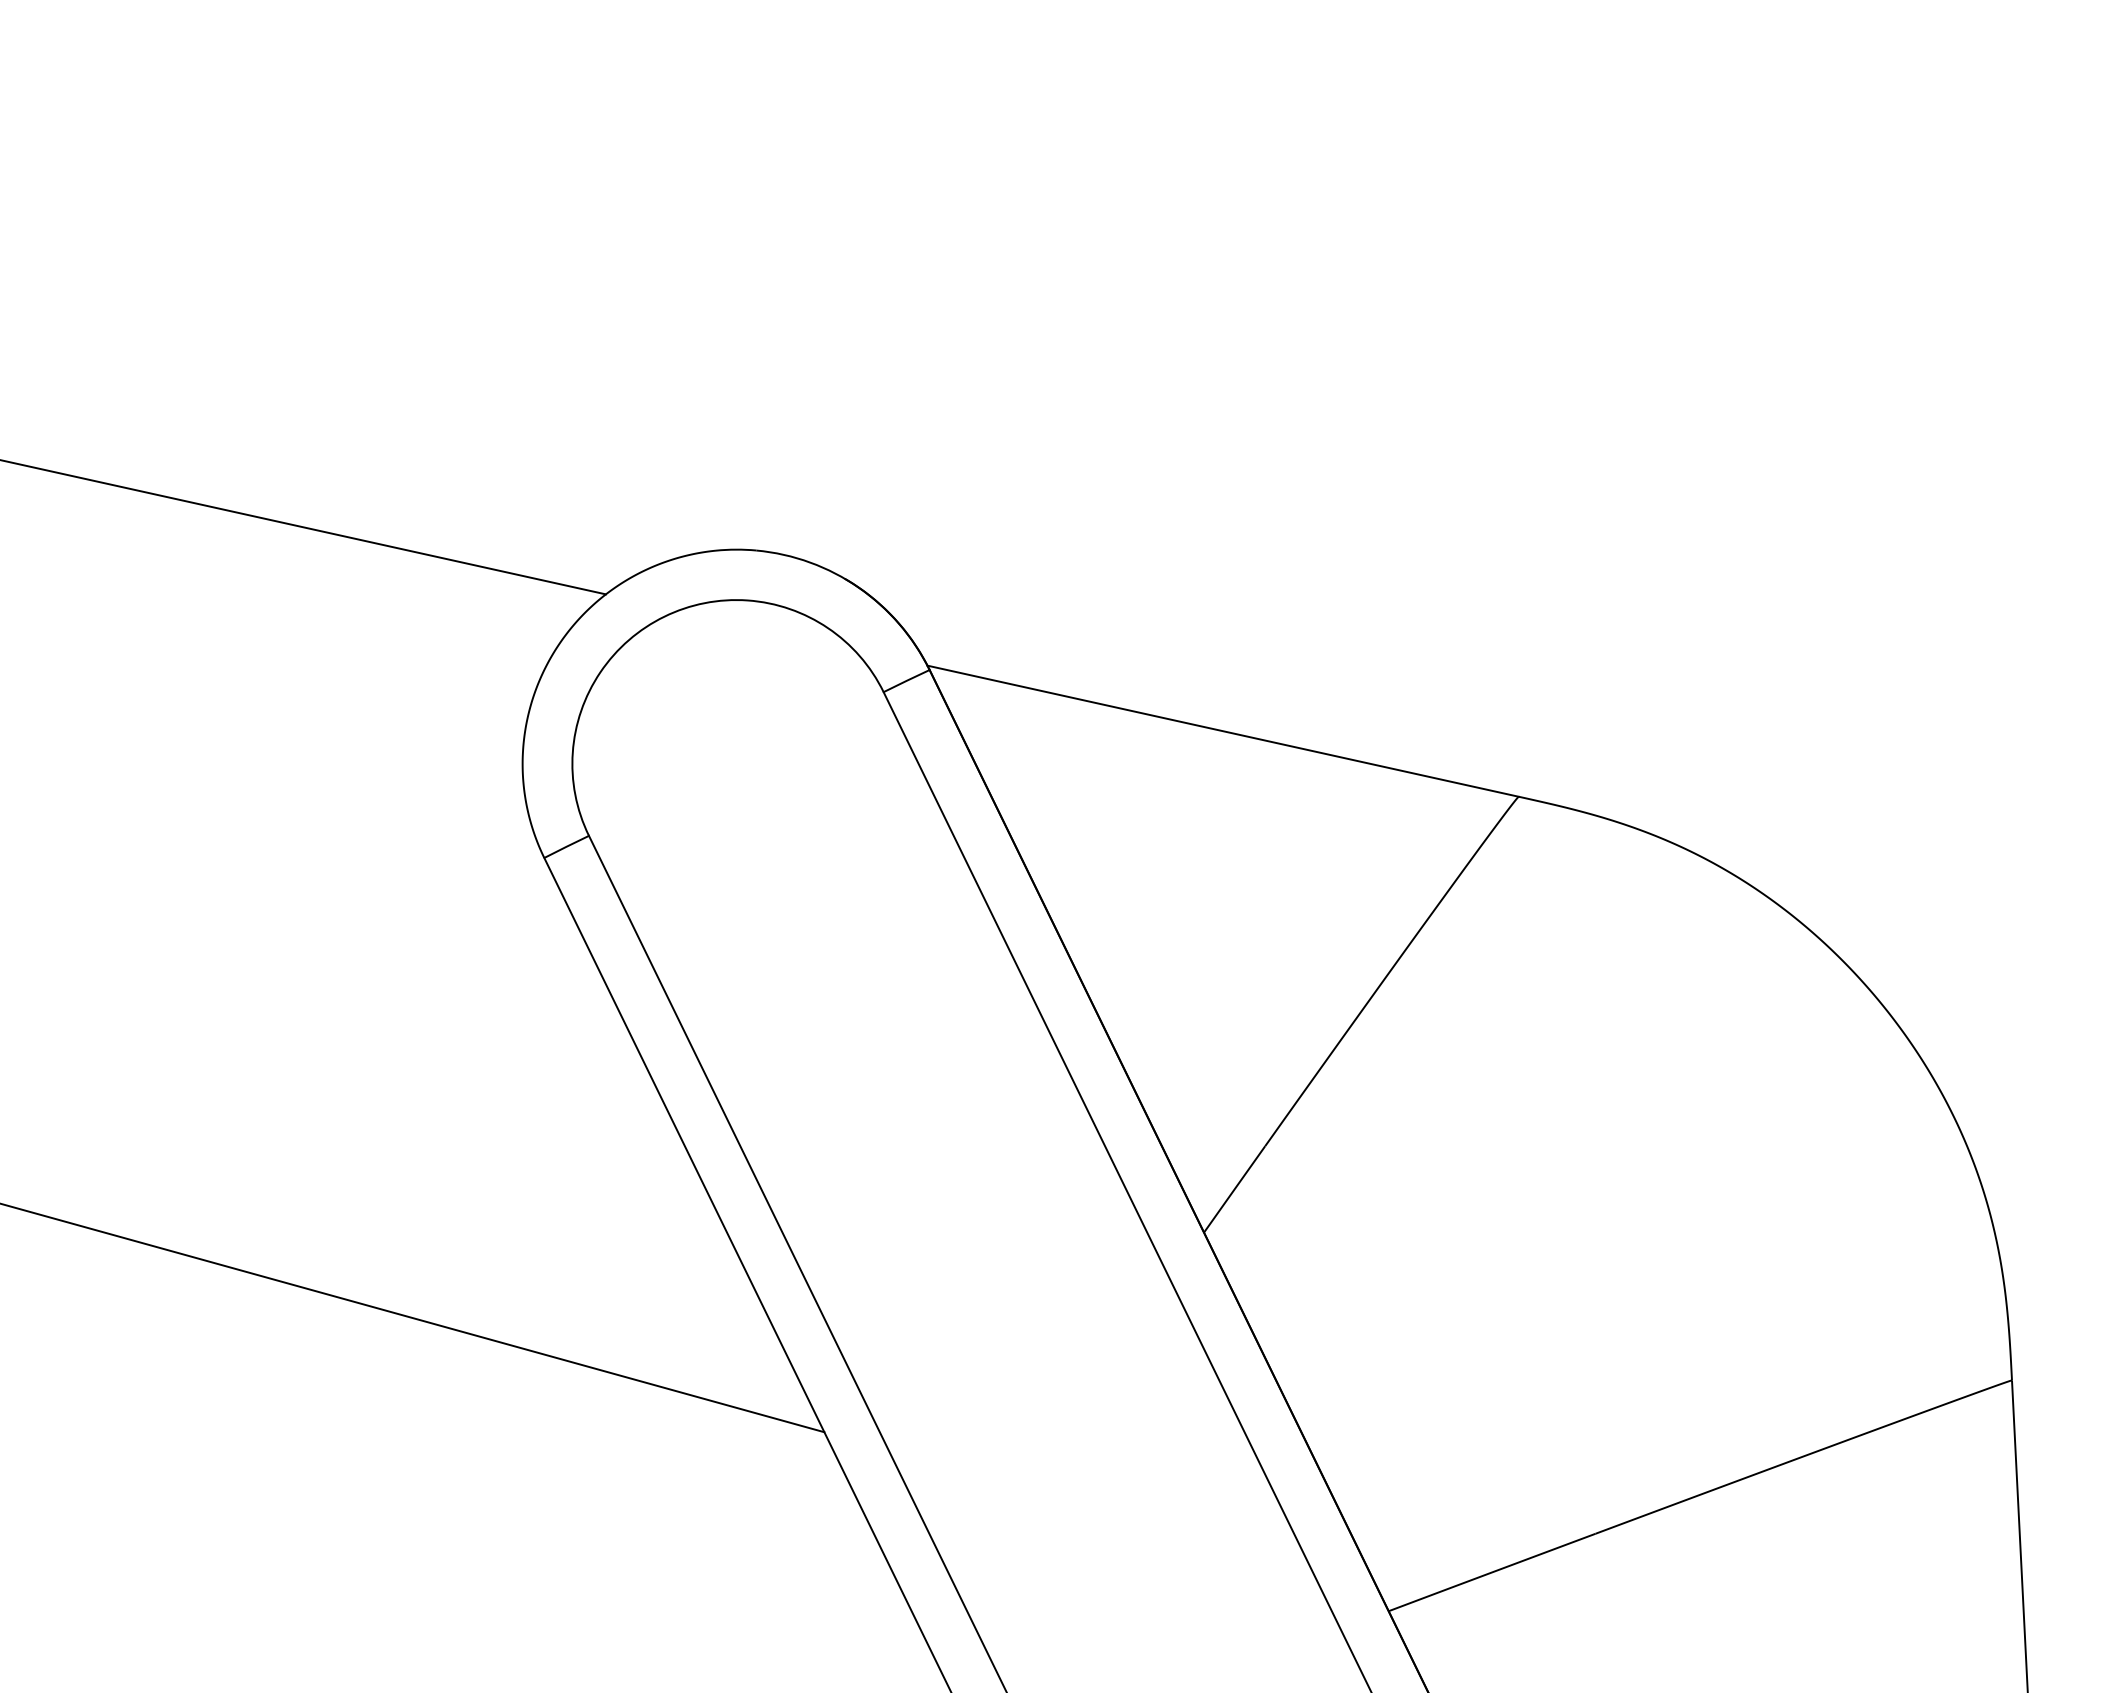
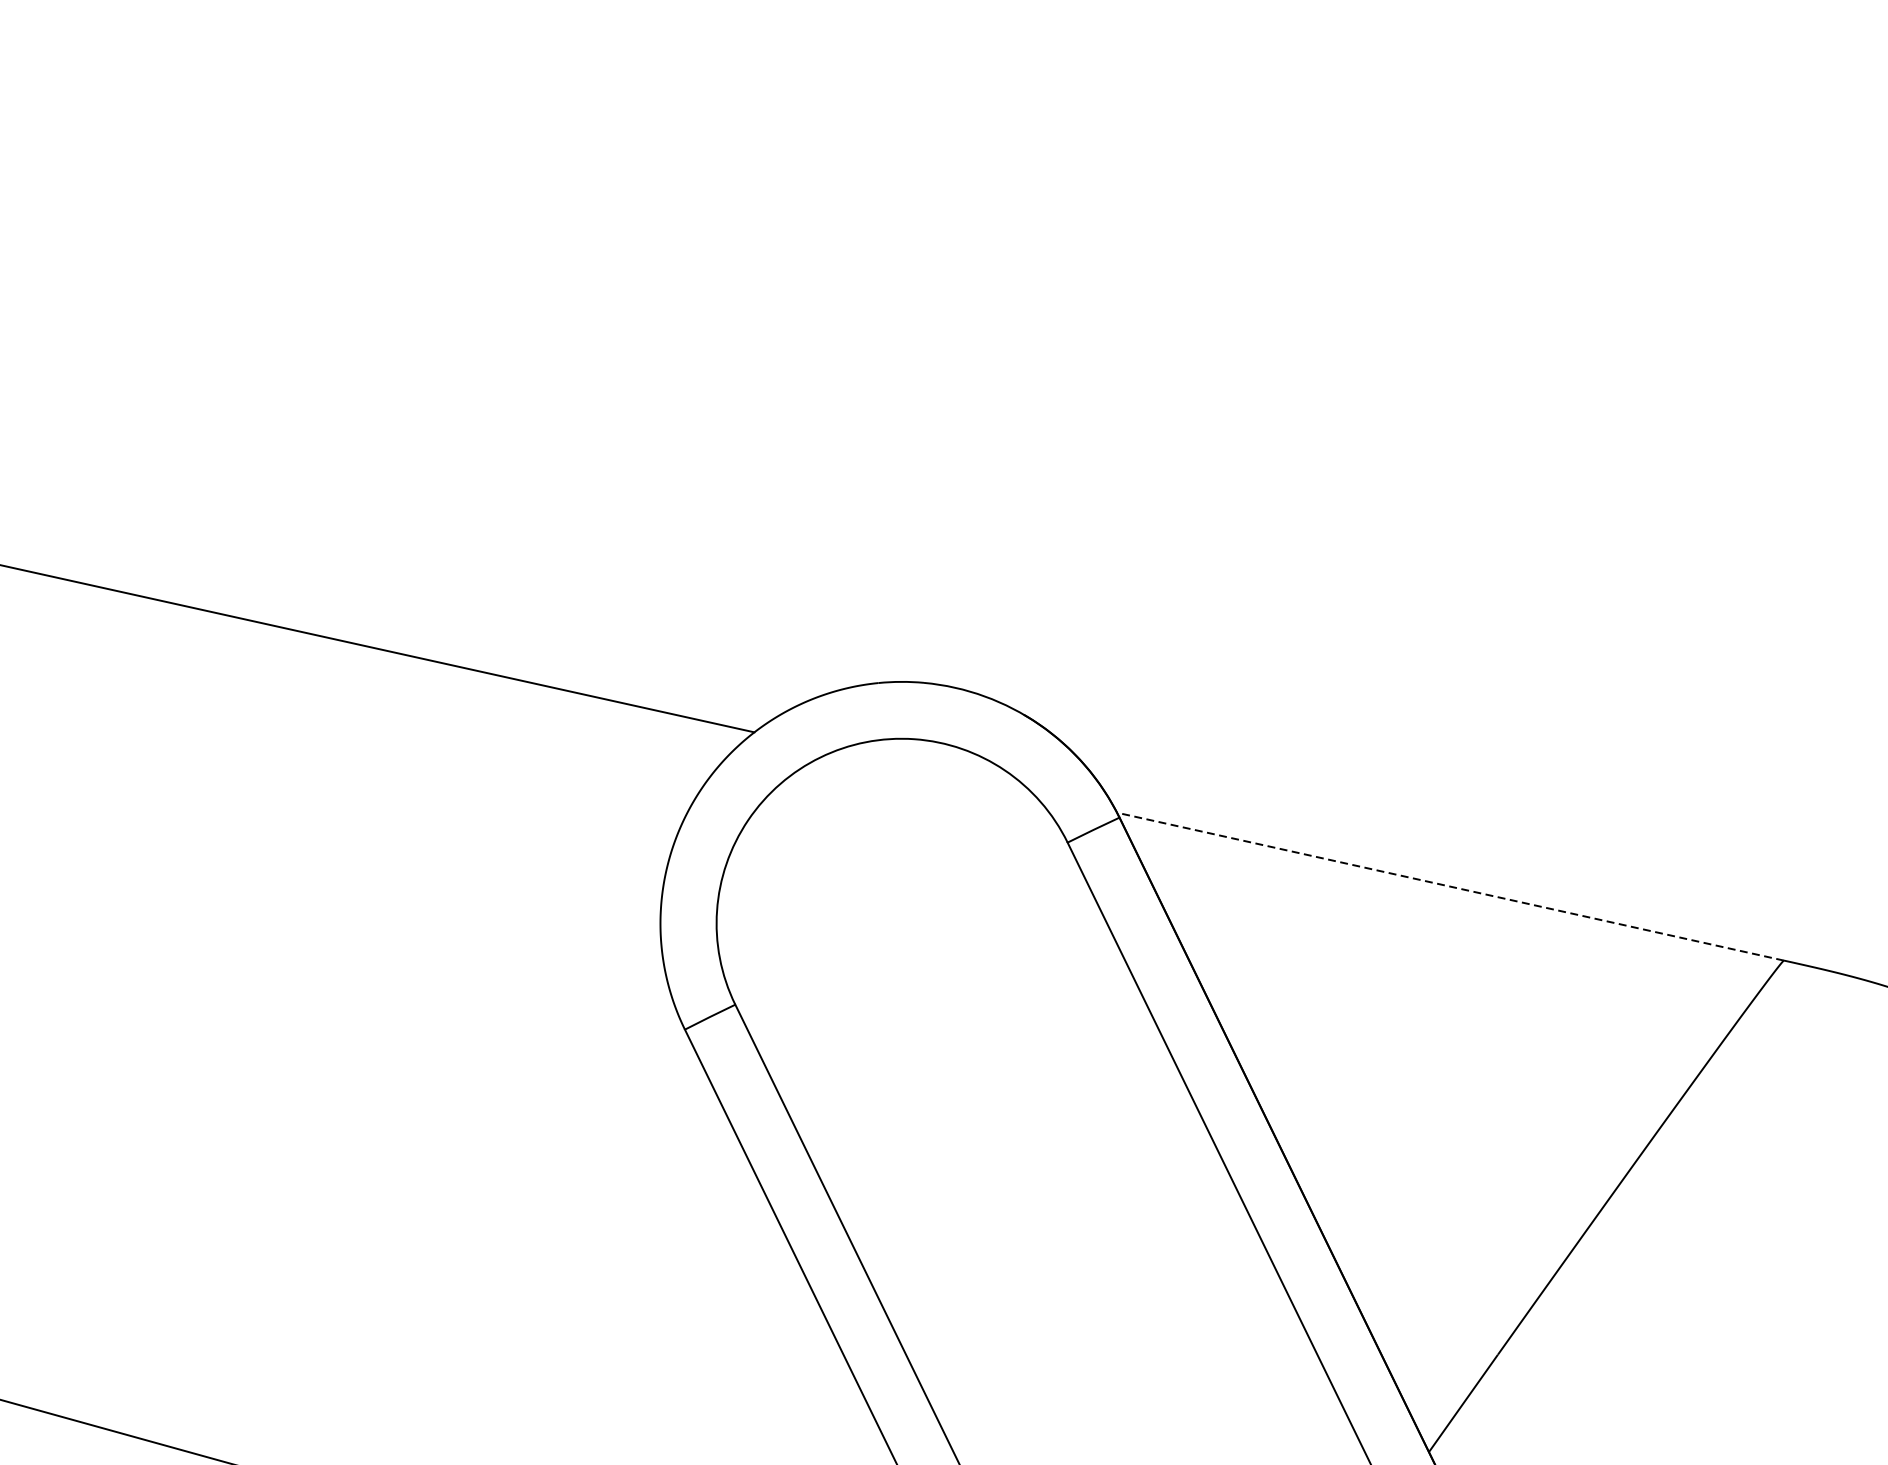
line: (1223, 731) -> (1450, 886), solid -> dashed

